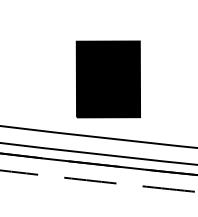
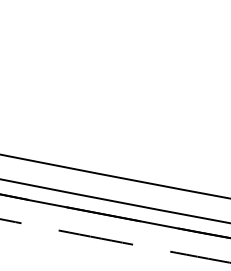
part: (107, 79) -> (131, 94), removed

